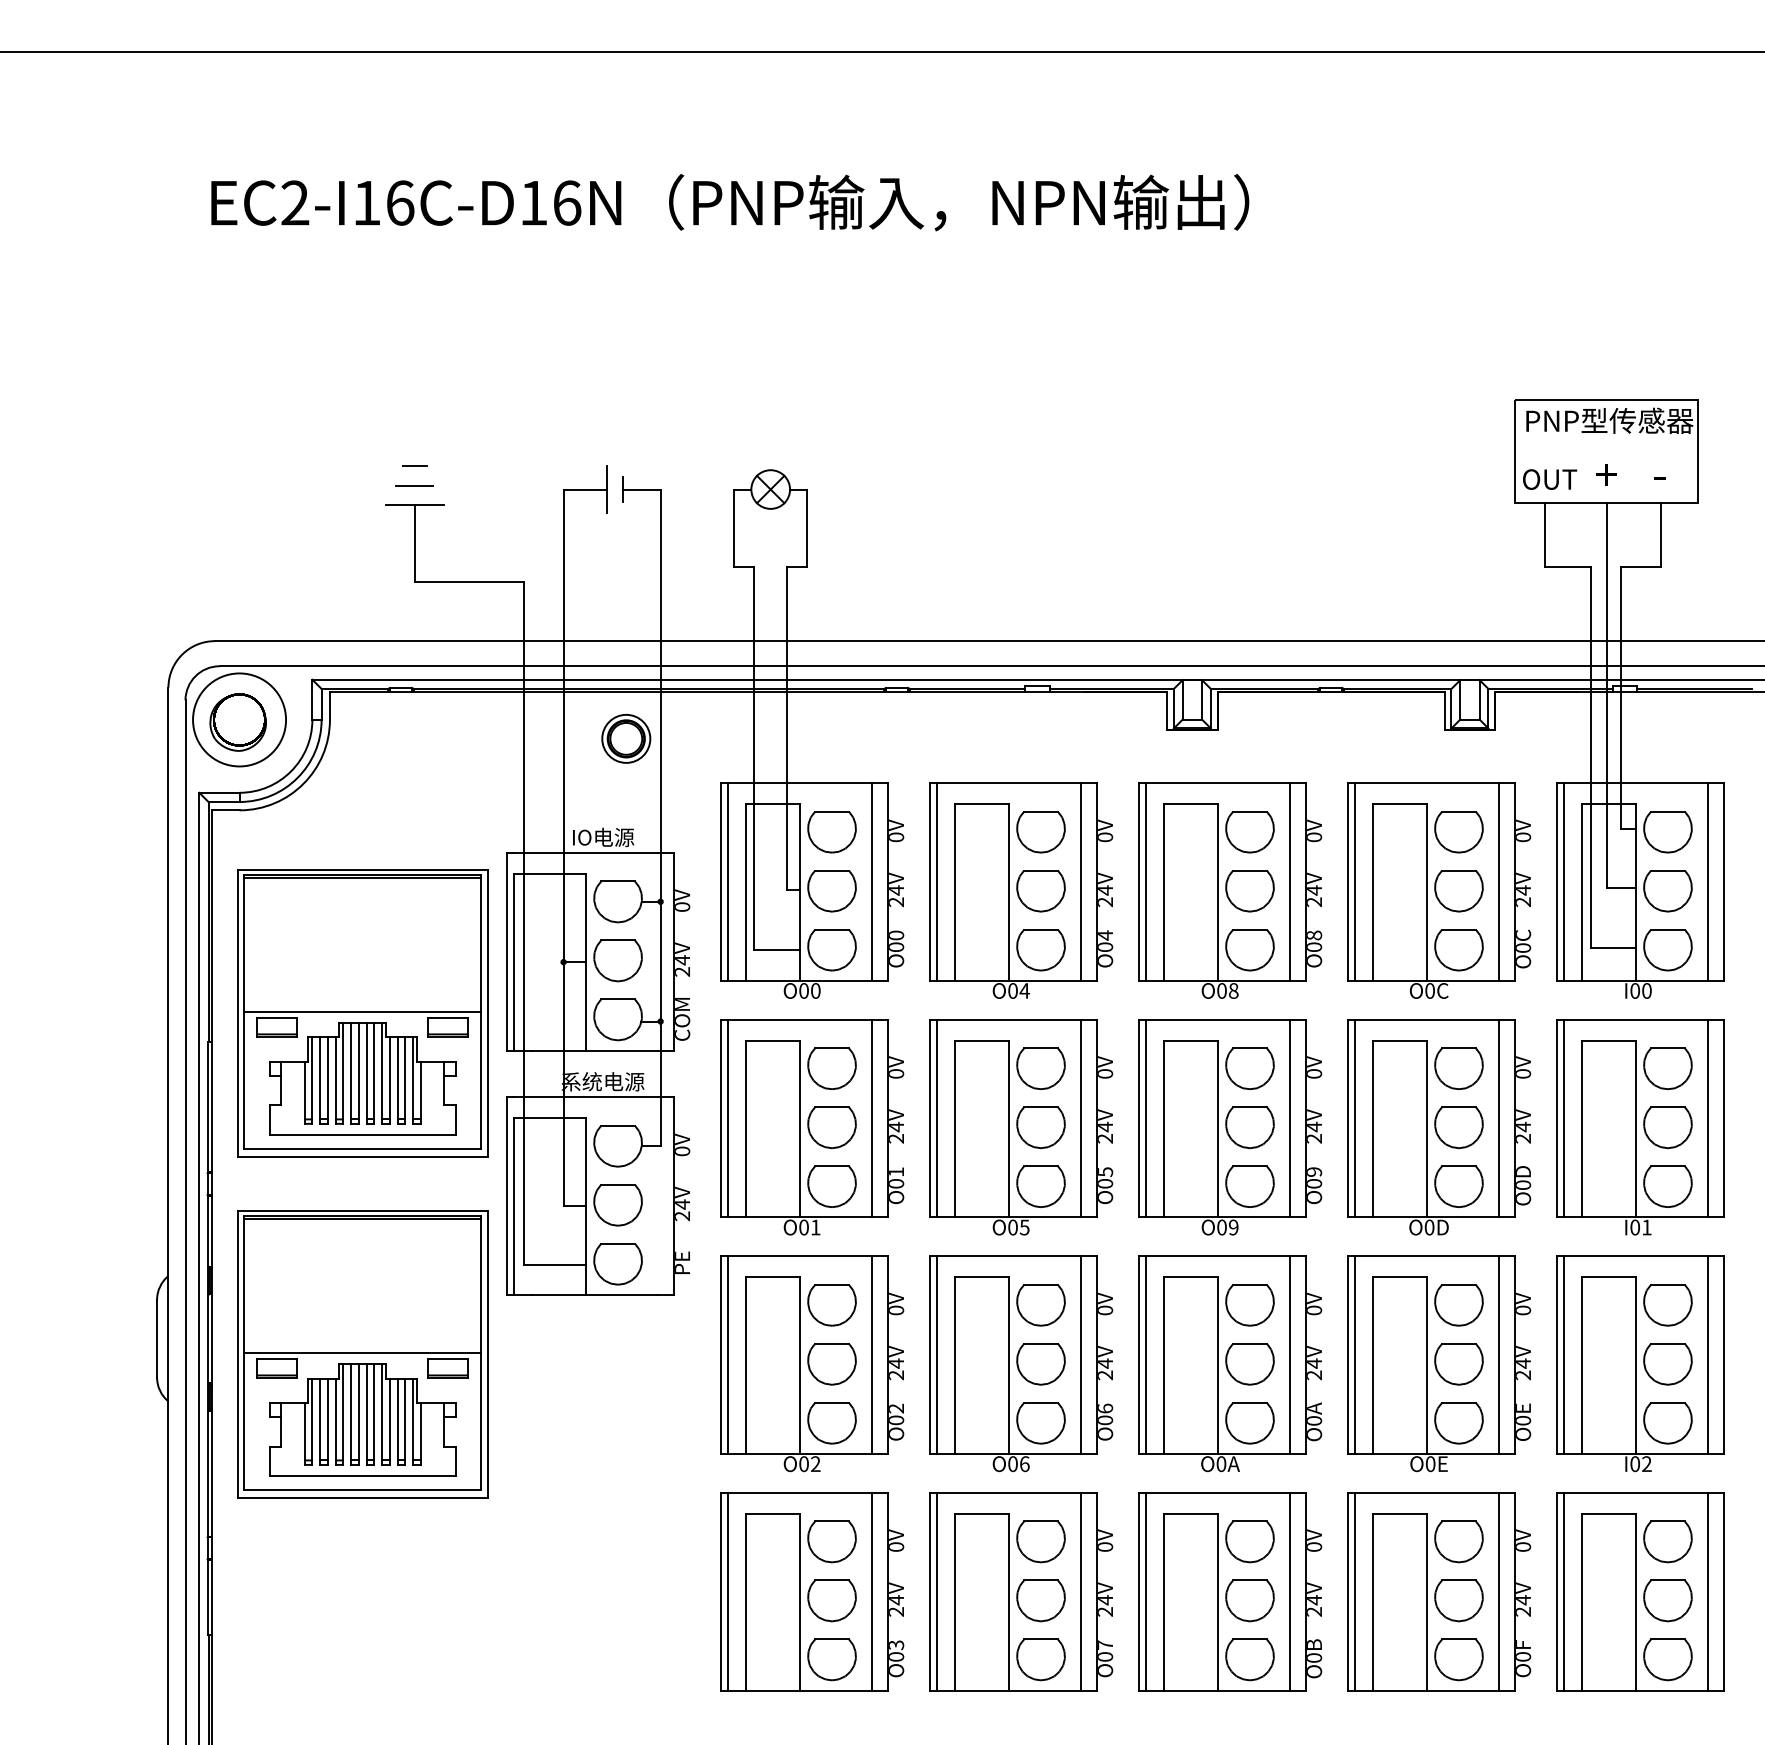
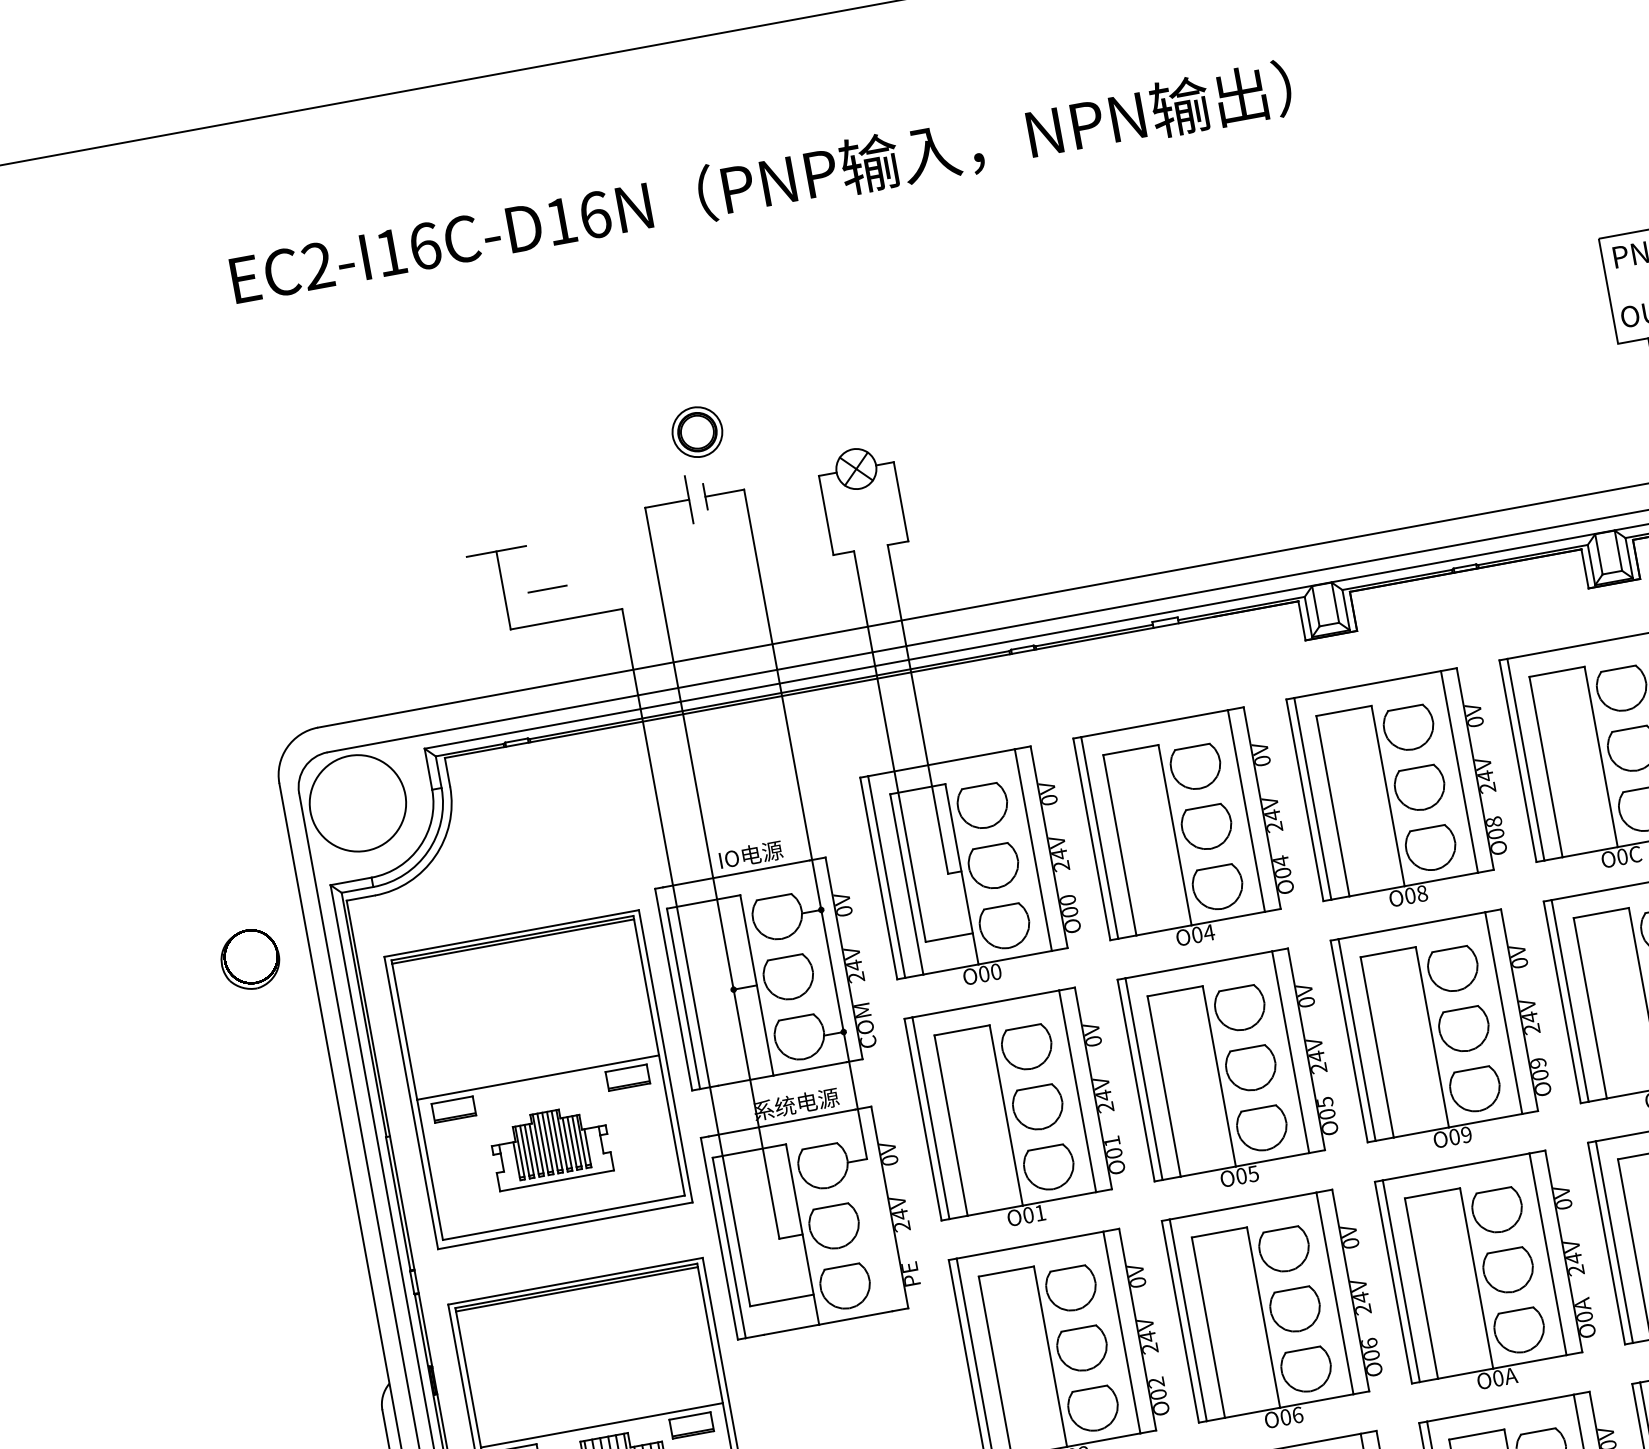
line: (414, 466) -> (488, 512), removed
line: (414, 485) -> (547, 588), moved
part: (237, 722) -> (249, 959), moved
part: (626, 738) -> (697, 431), moved
part: (362, 1078) -> (550, 1145), size x0.6

